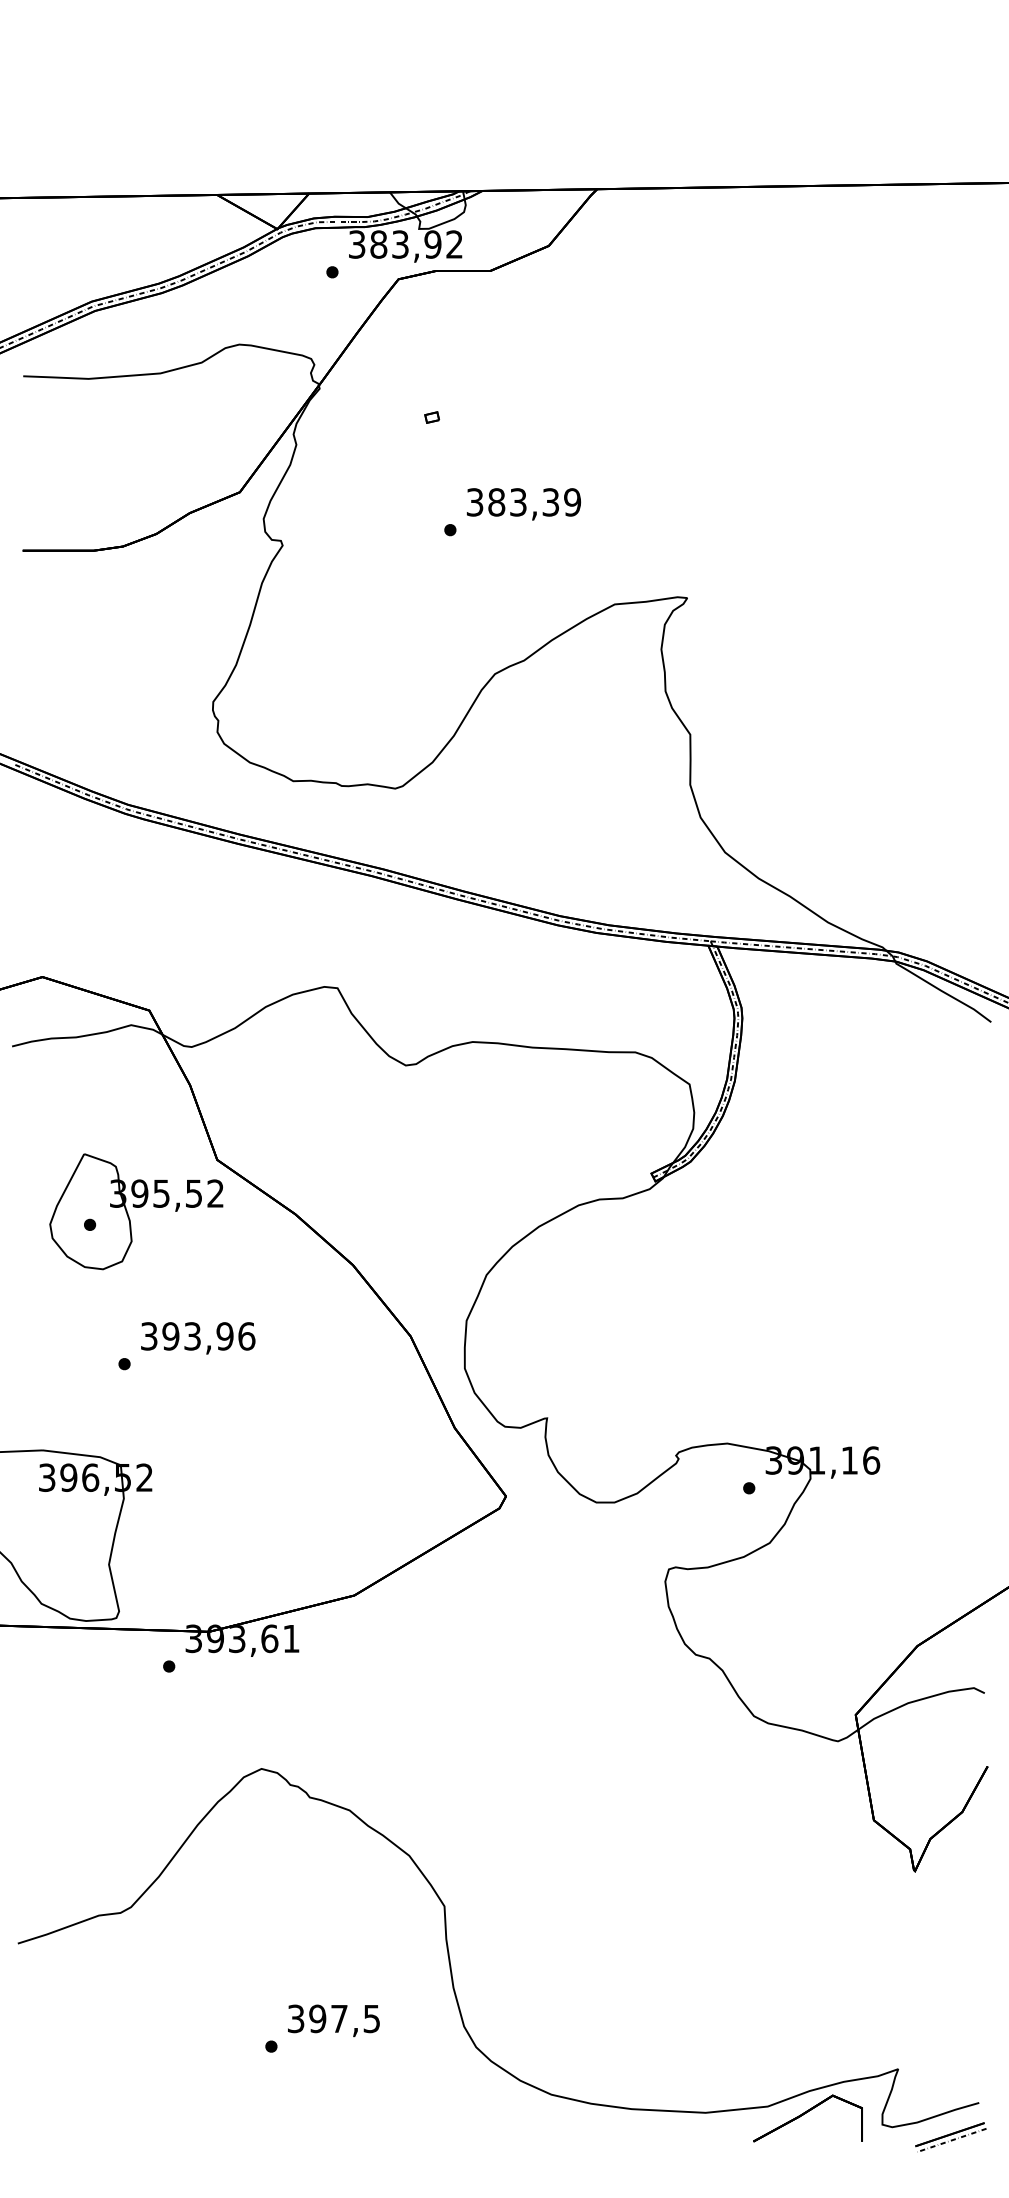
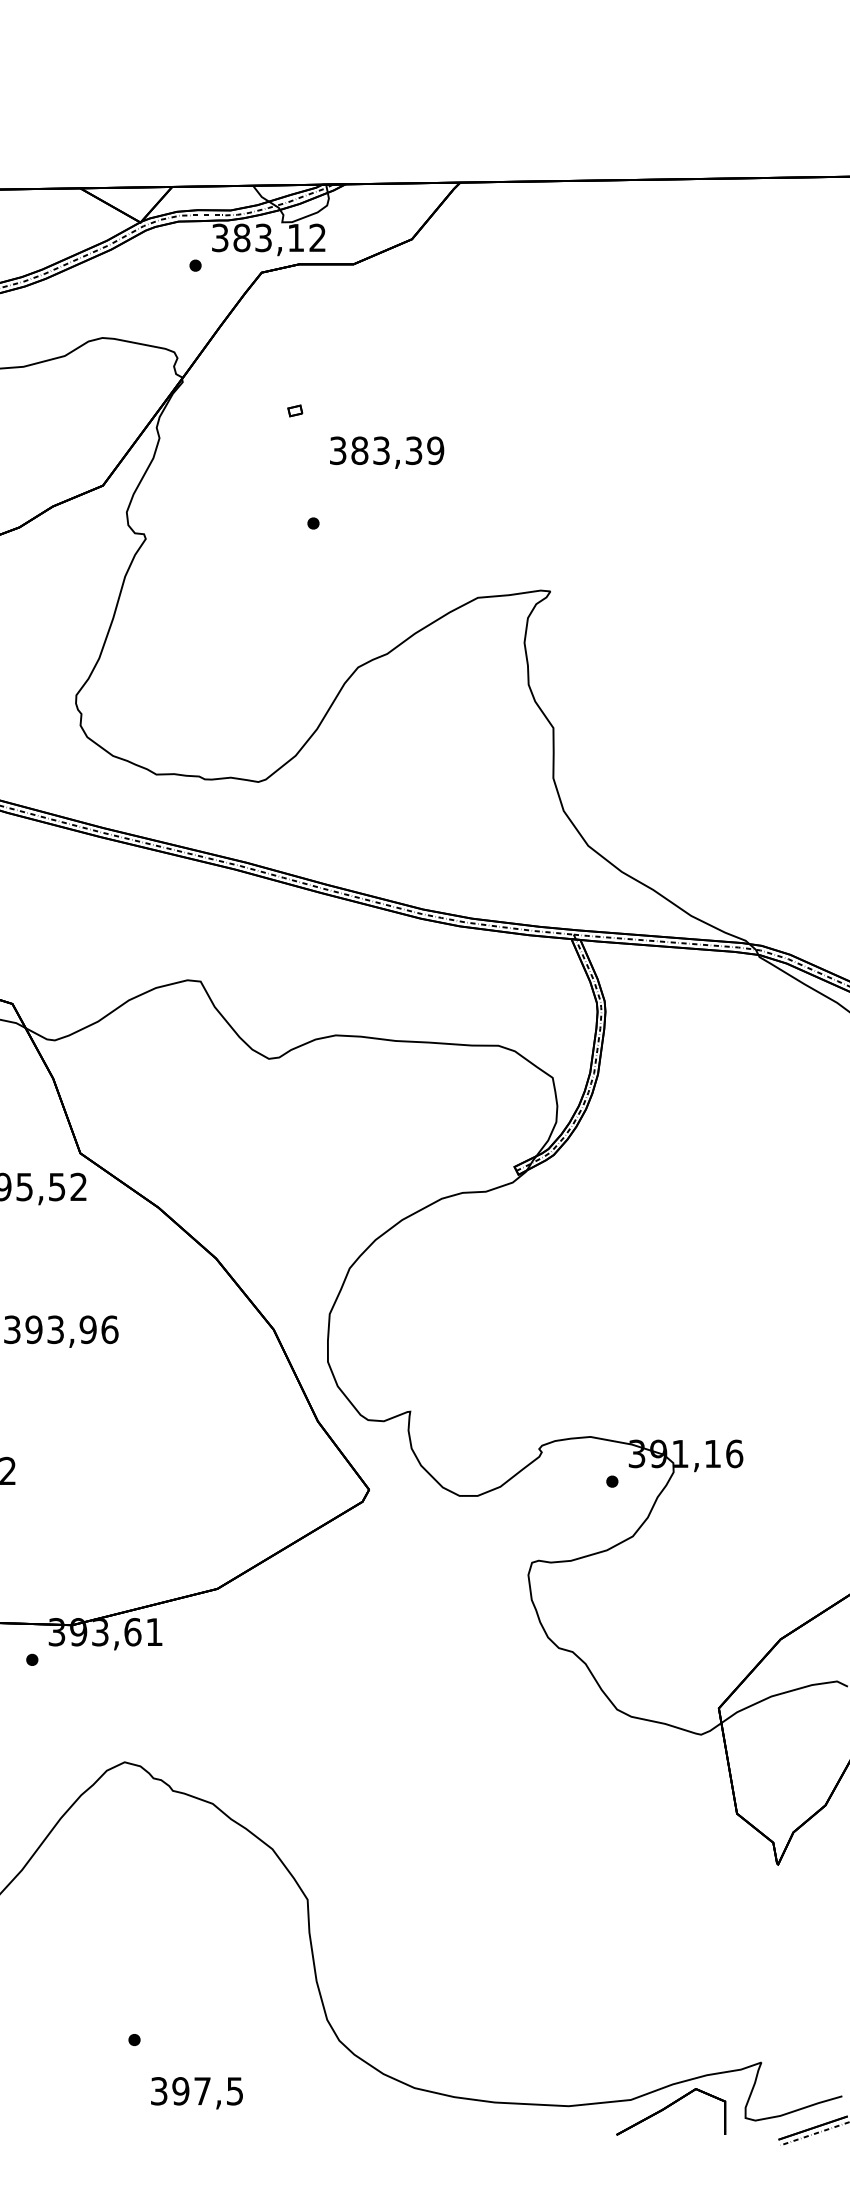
text: (432, 244) -> (295, 237), 383,92 -> 383,12
text: (524, 504) -> (387, 452), moved
text: (333, 2020) -> (196, 2092), moved

